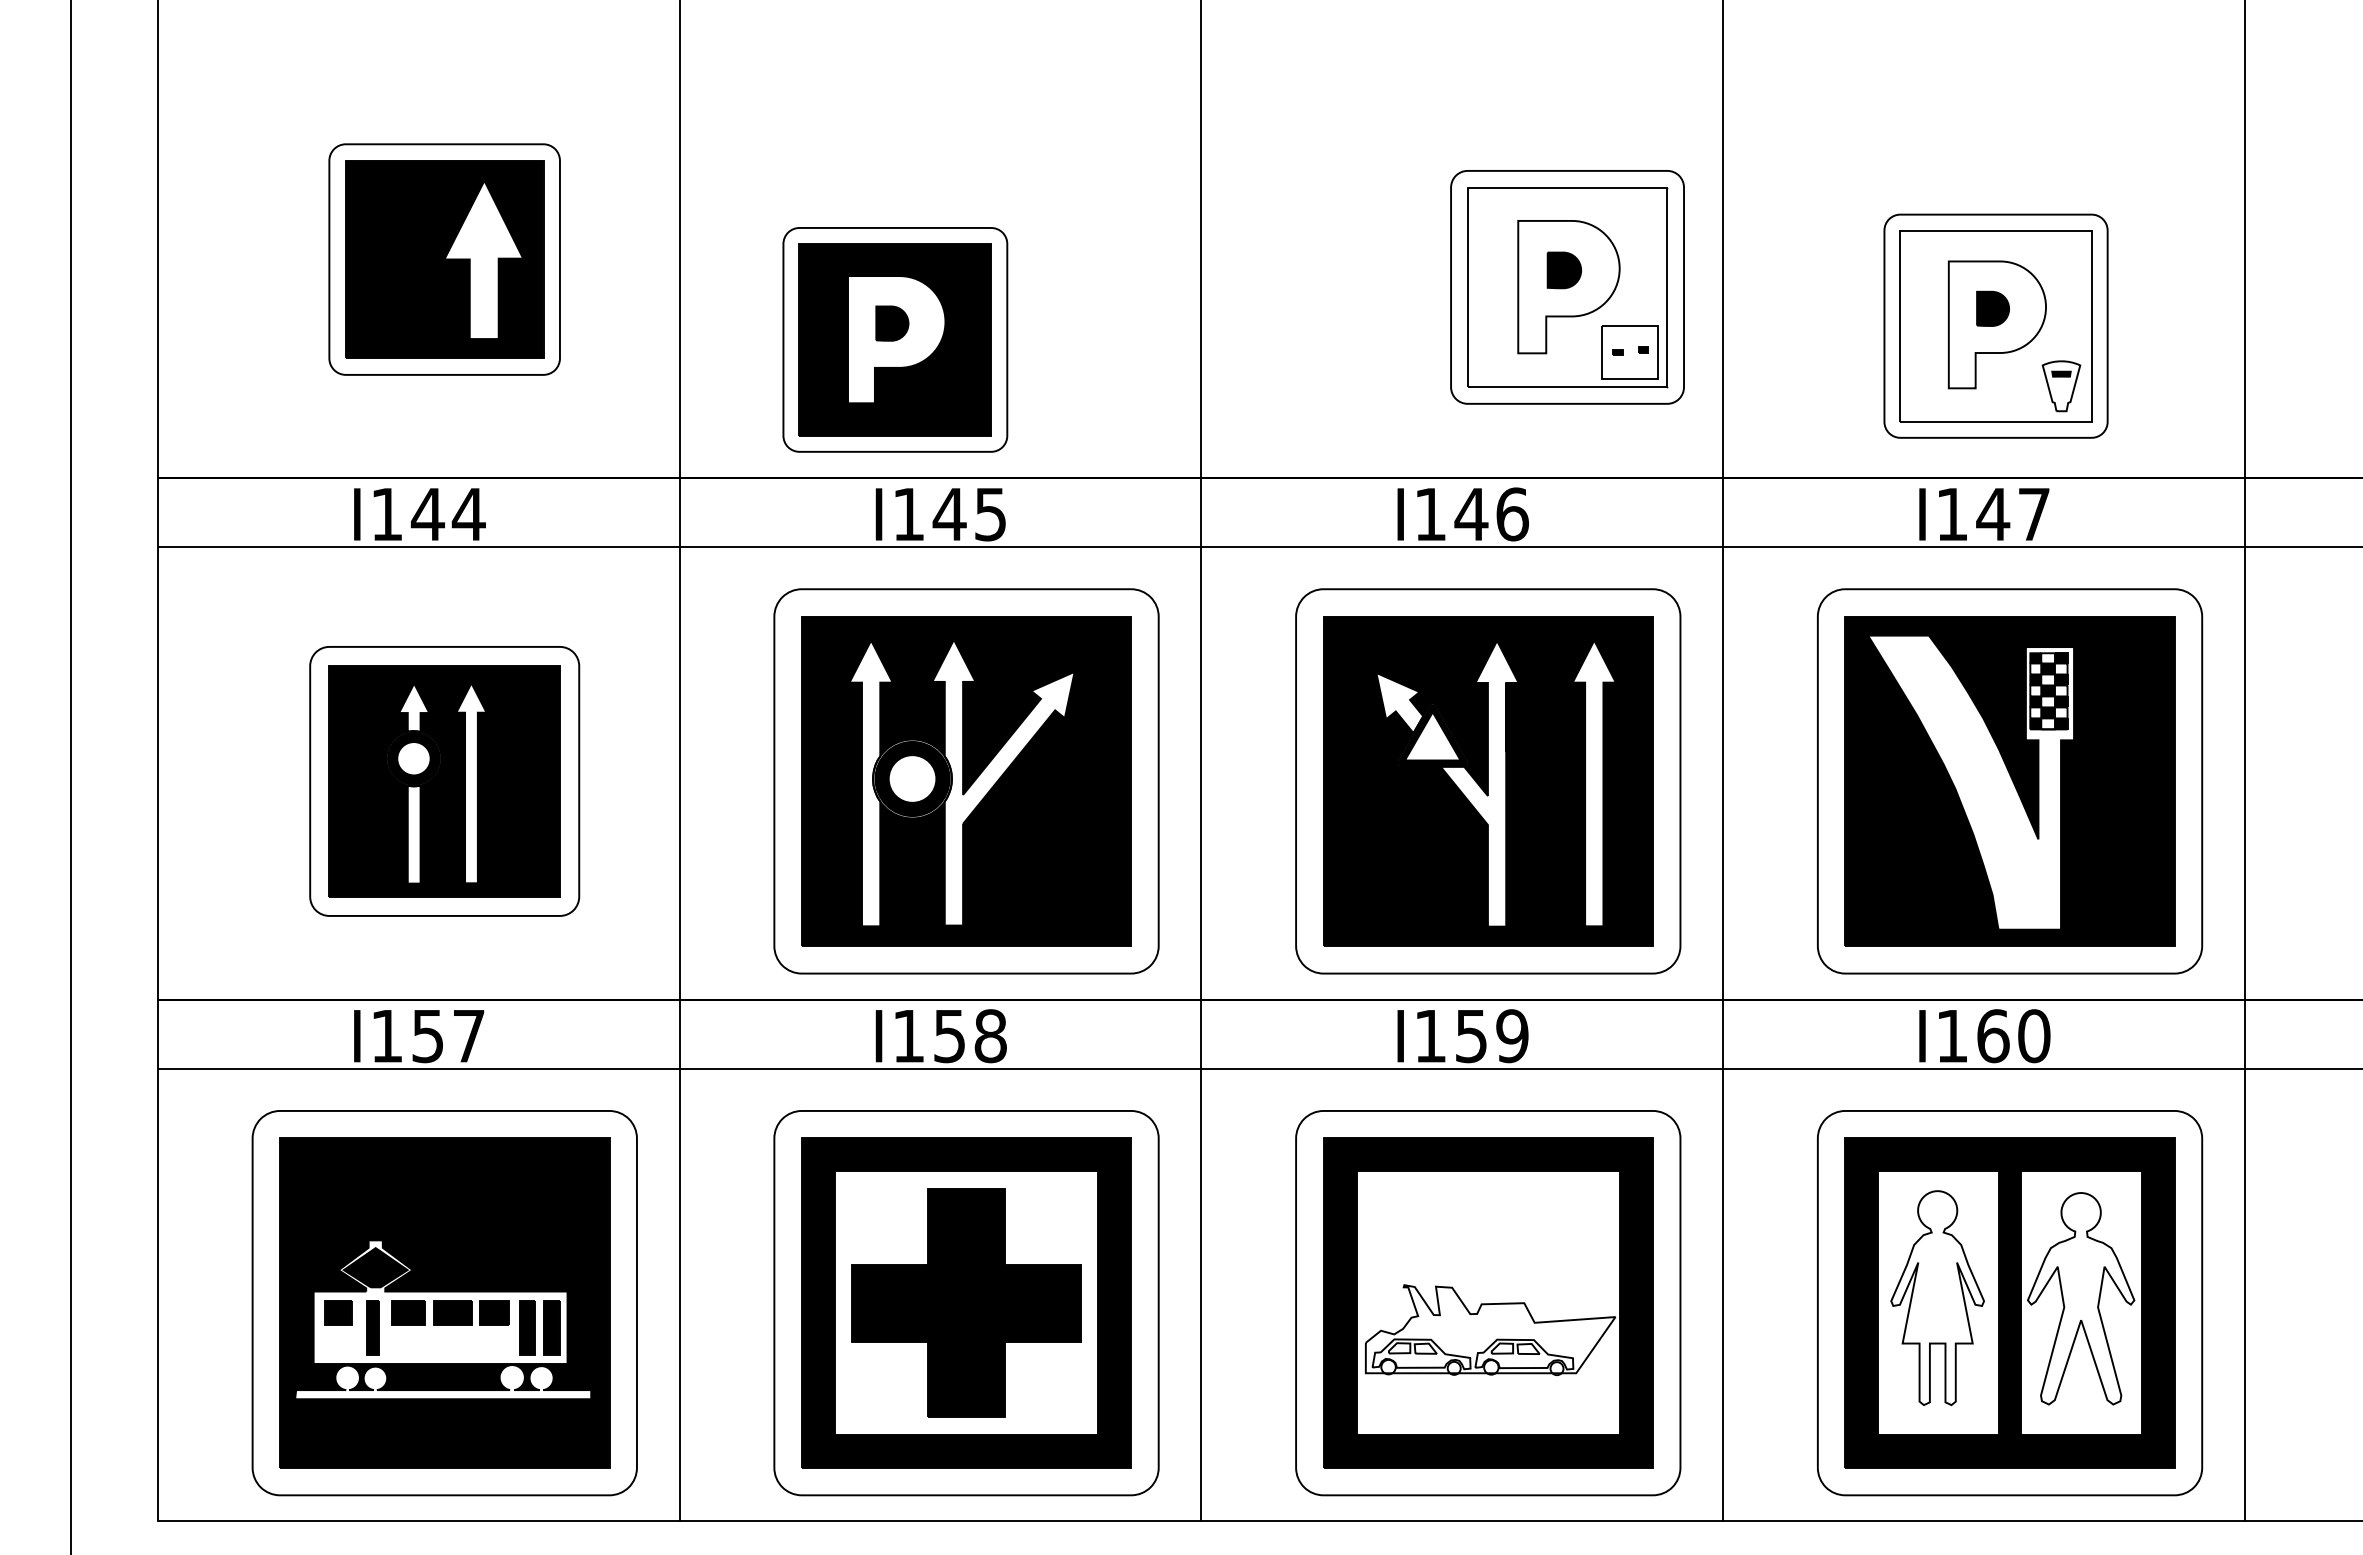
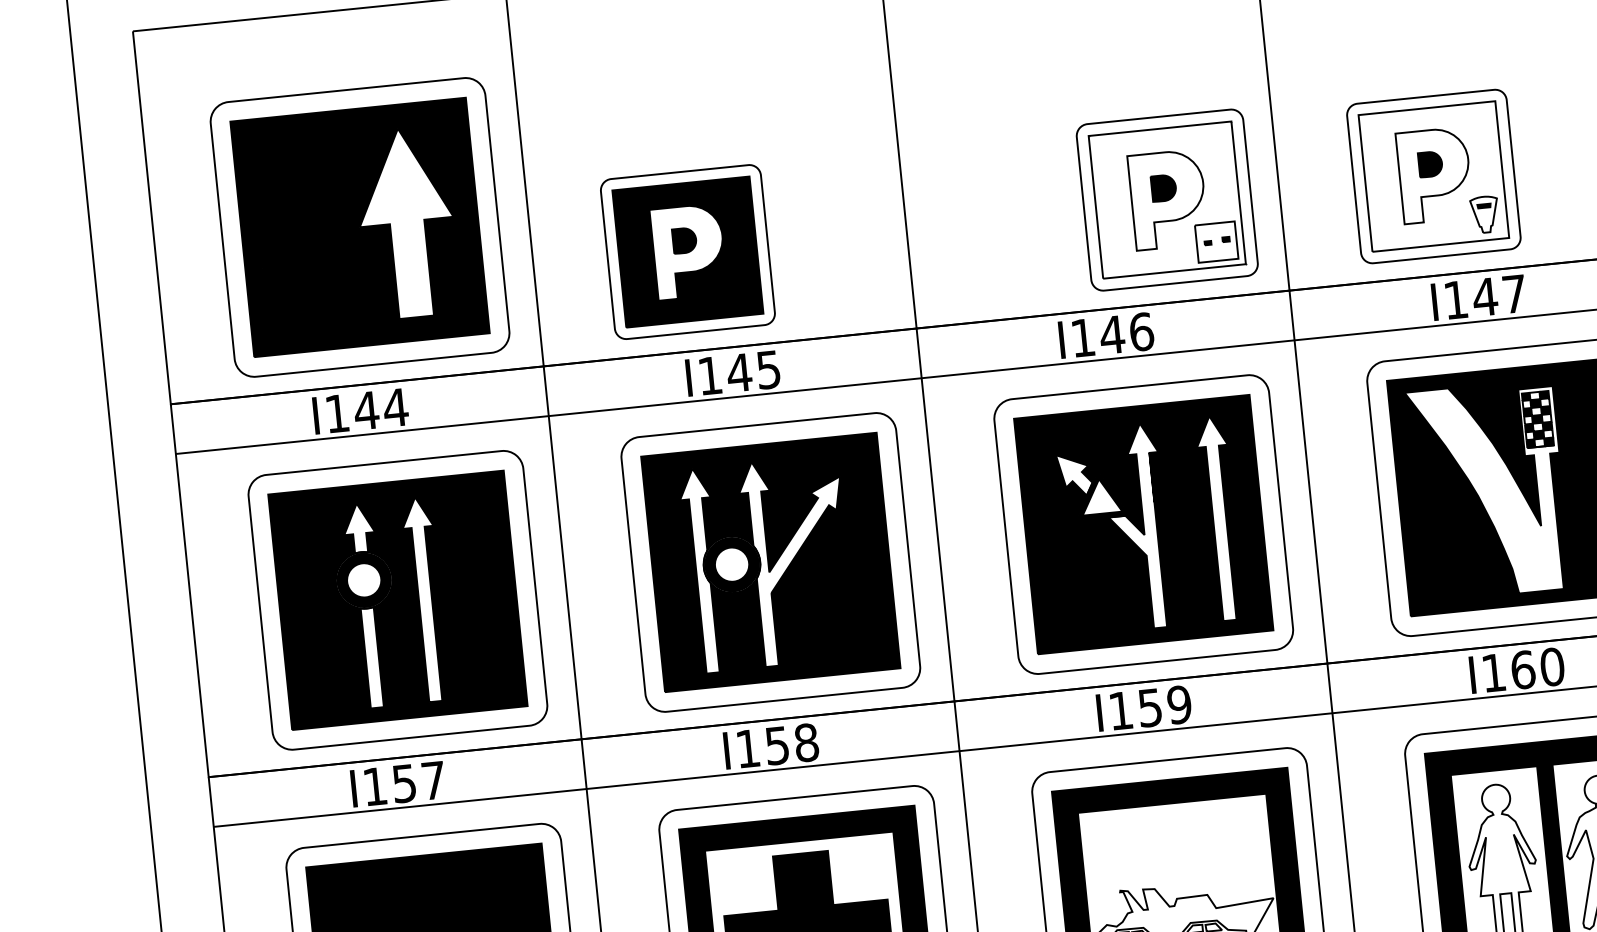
part: (444, 259) -> (359, 227), size x1.67
part: (1567, 287) -> (1167, 200), moved
part: (1995, 325) -> (1433, 176), moved
part: (444, 781) -> (397, 600), size x1.43

